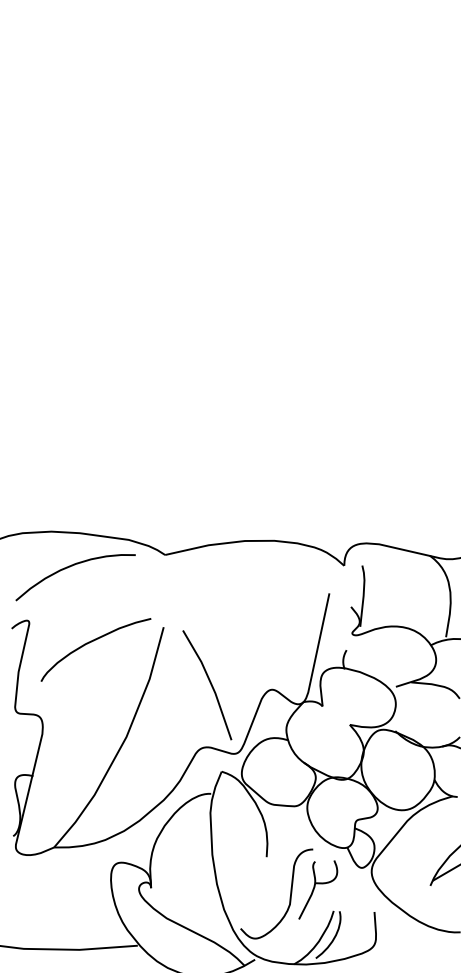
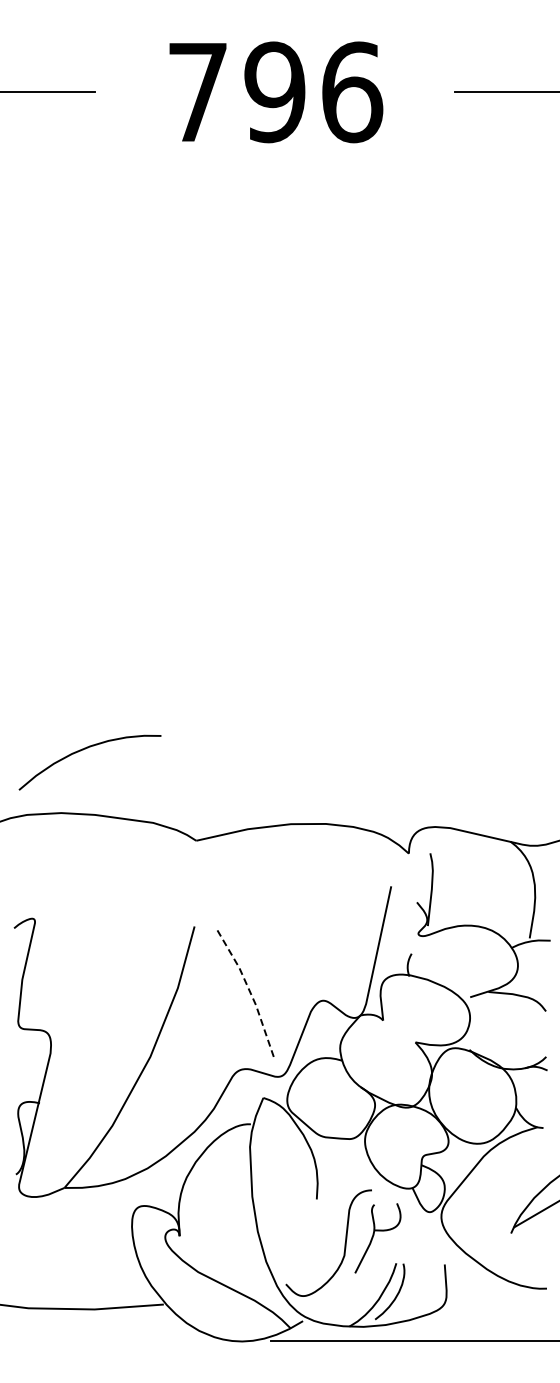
curve: (70, 567) -> (83, 750), moved
curve: (92, 642) -> (109, 944), removed
line: (210, 683) -> (250, 993), solid -> dashed

